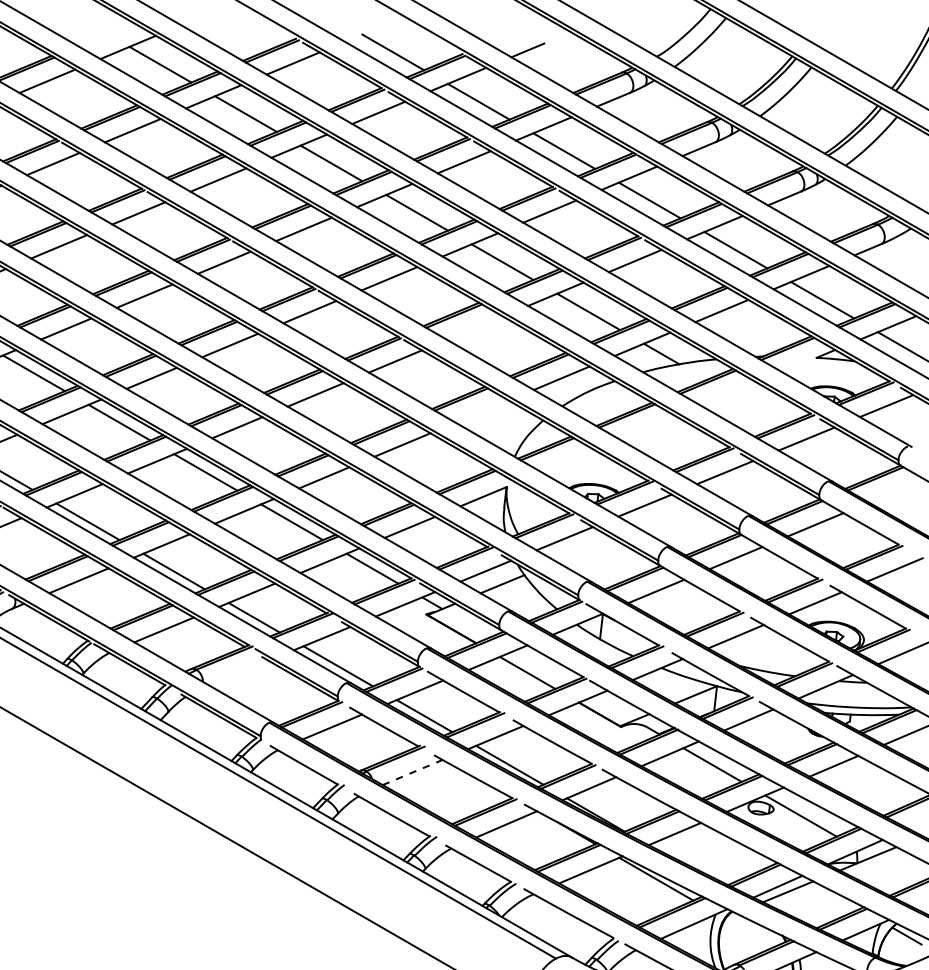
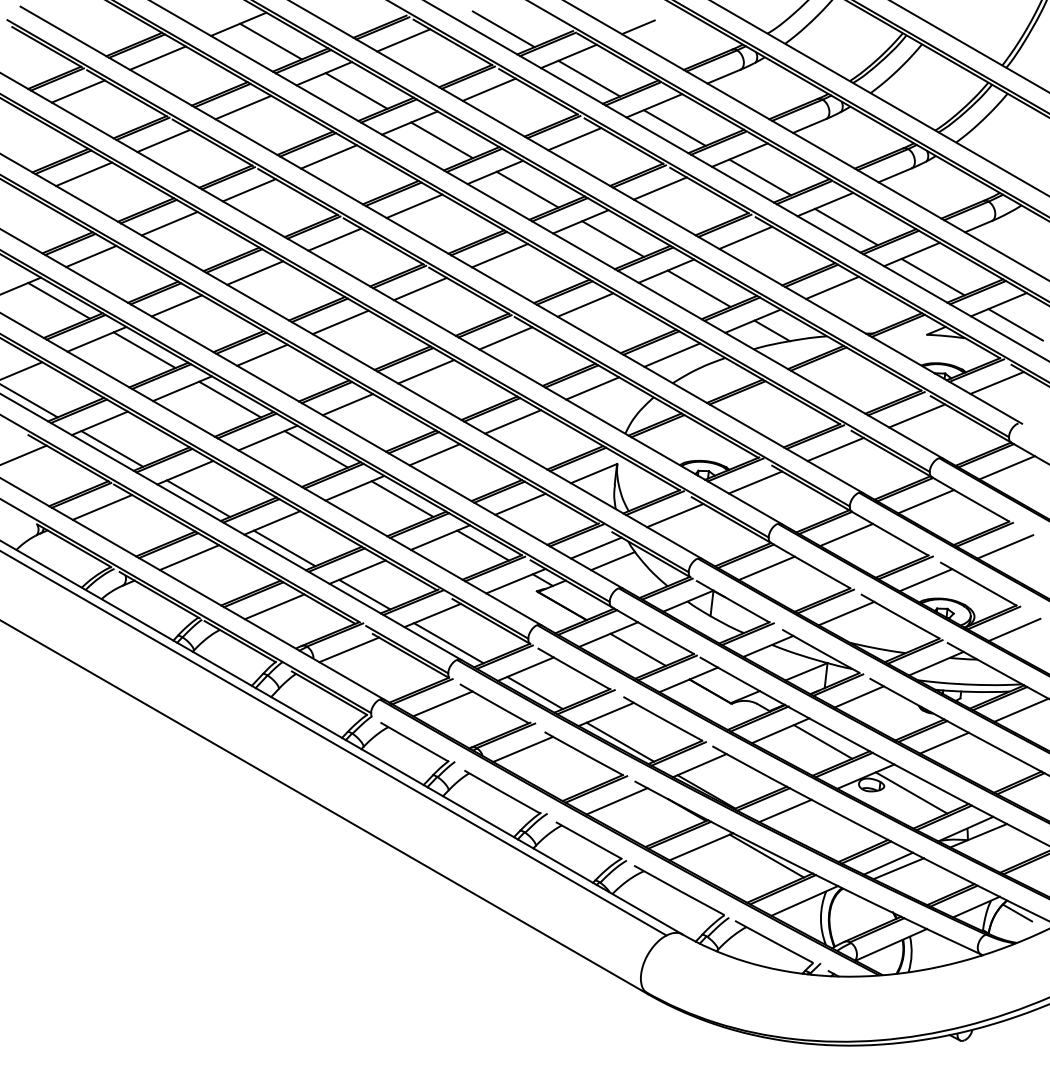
line: (474, 327) -> (585, 304), added
line: (481, 411) -> (592, 388), added
line: (895, 490) -> (1006, 467), added
line: (238, 672) -> (349, 649), added
line: (412, 772) -> (523, 749), dashed -> solid

